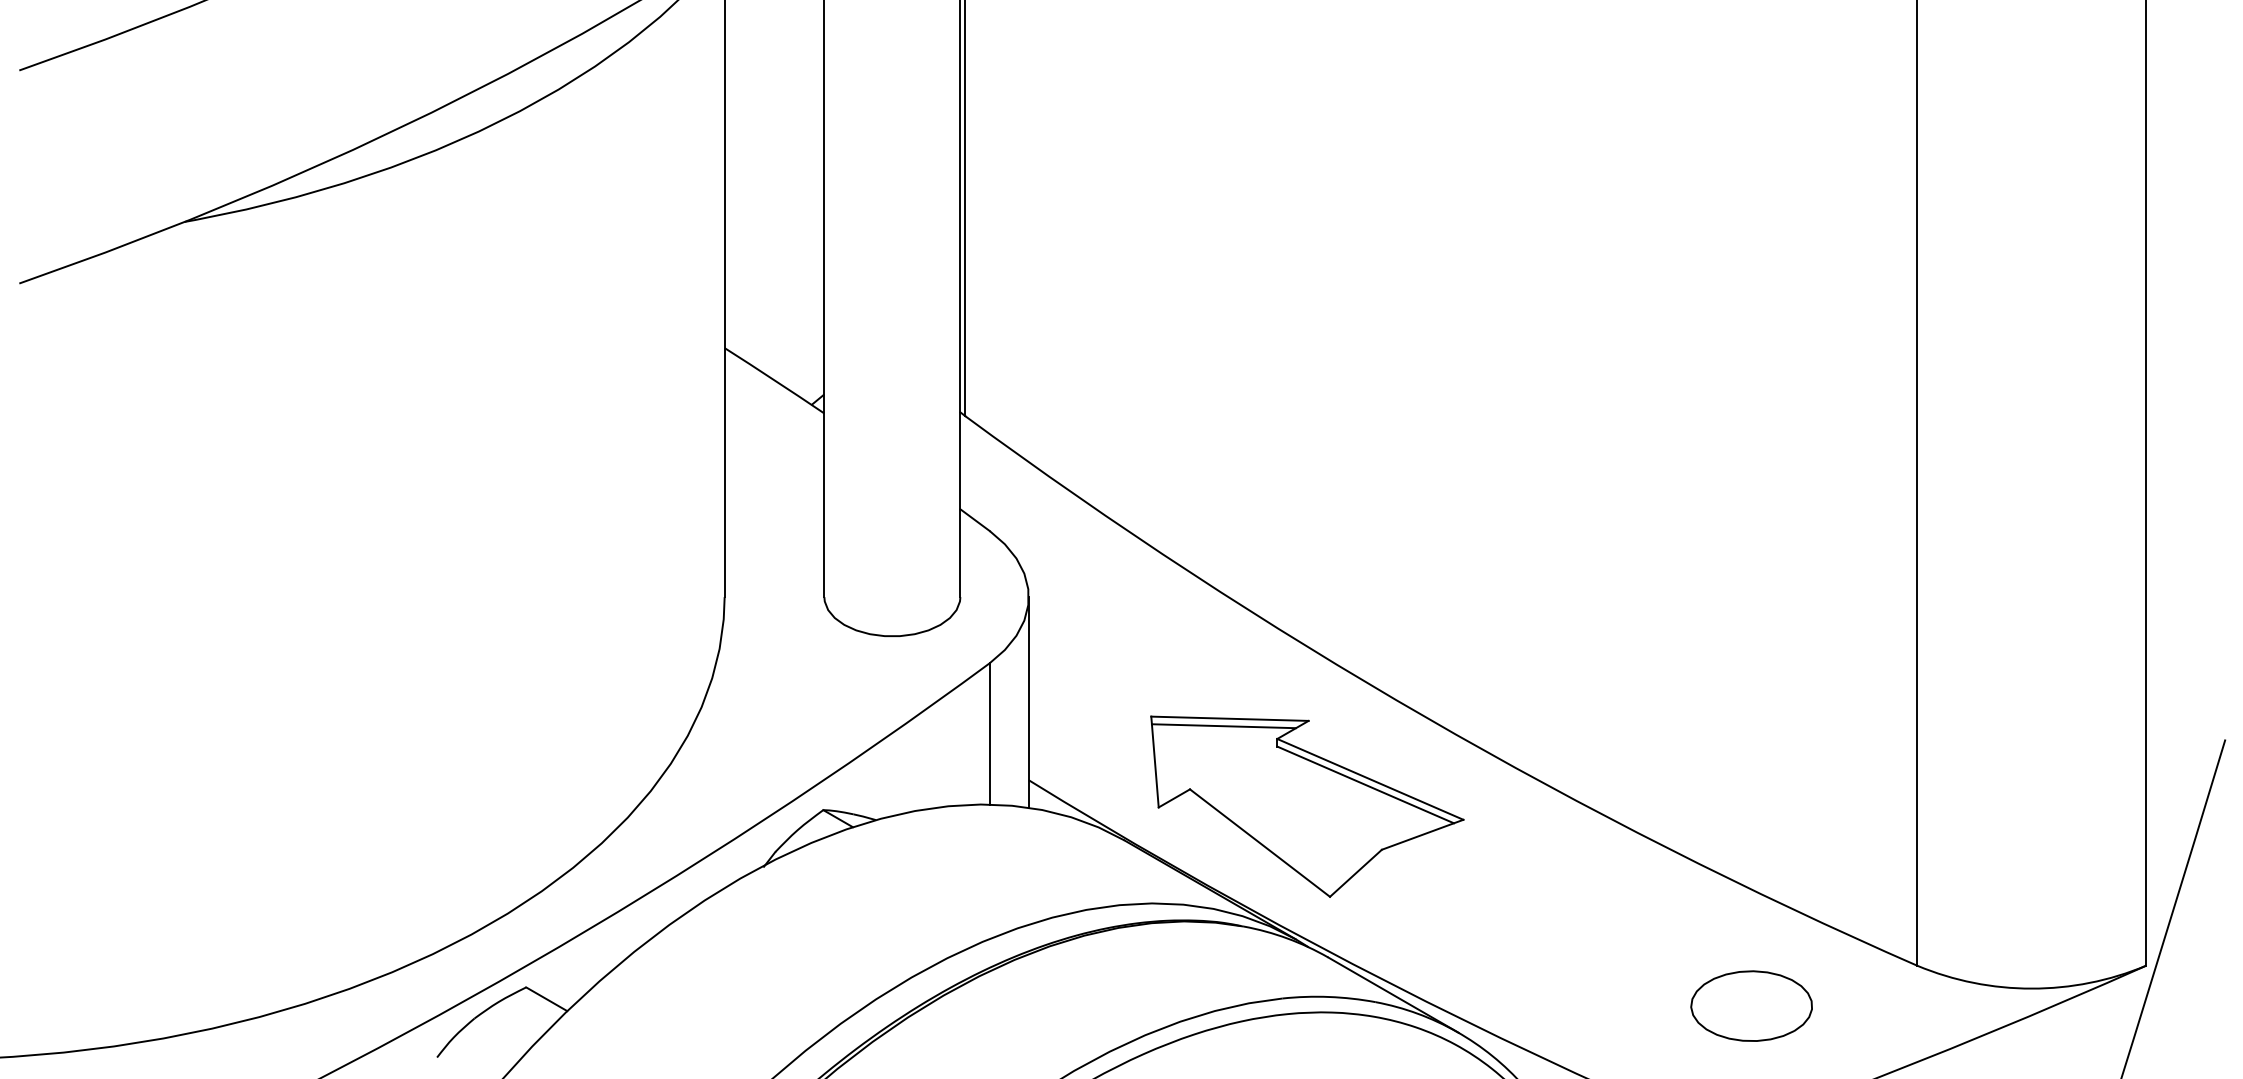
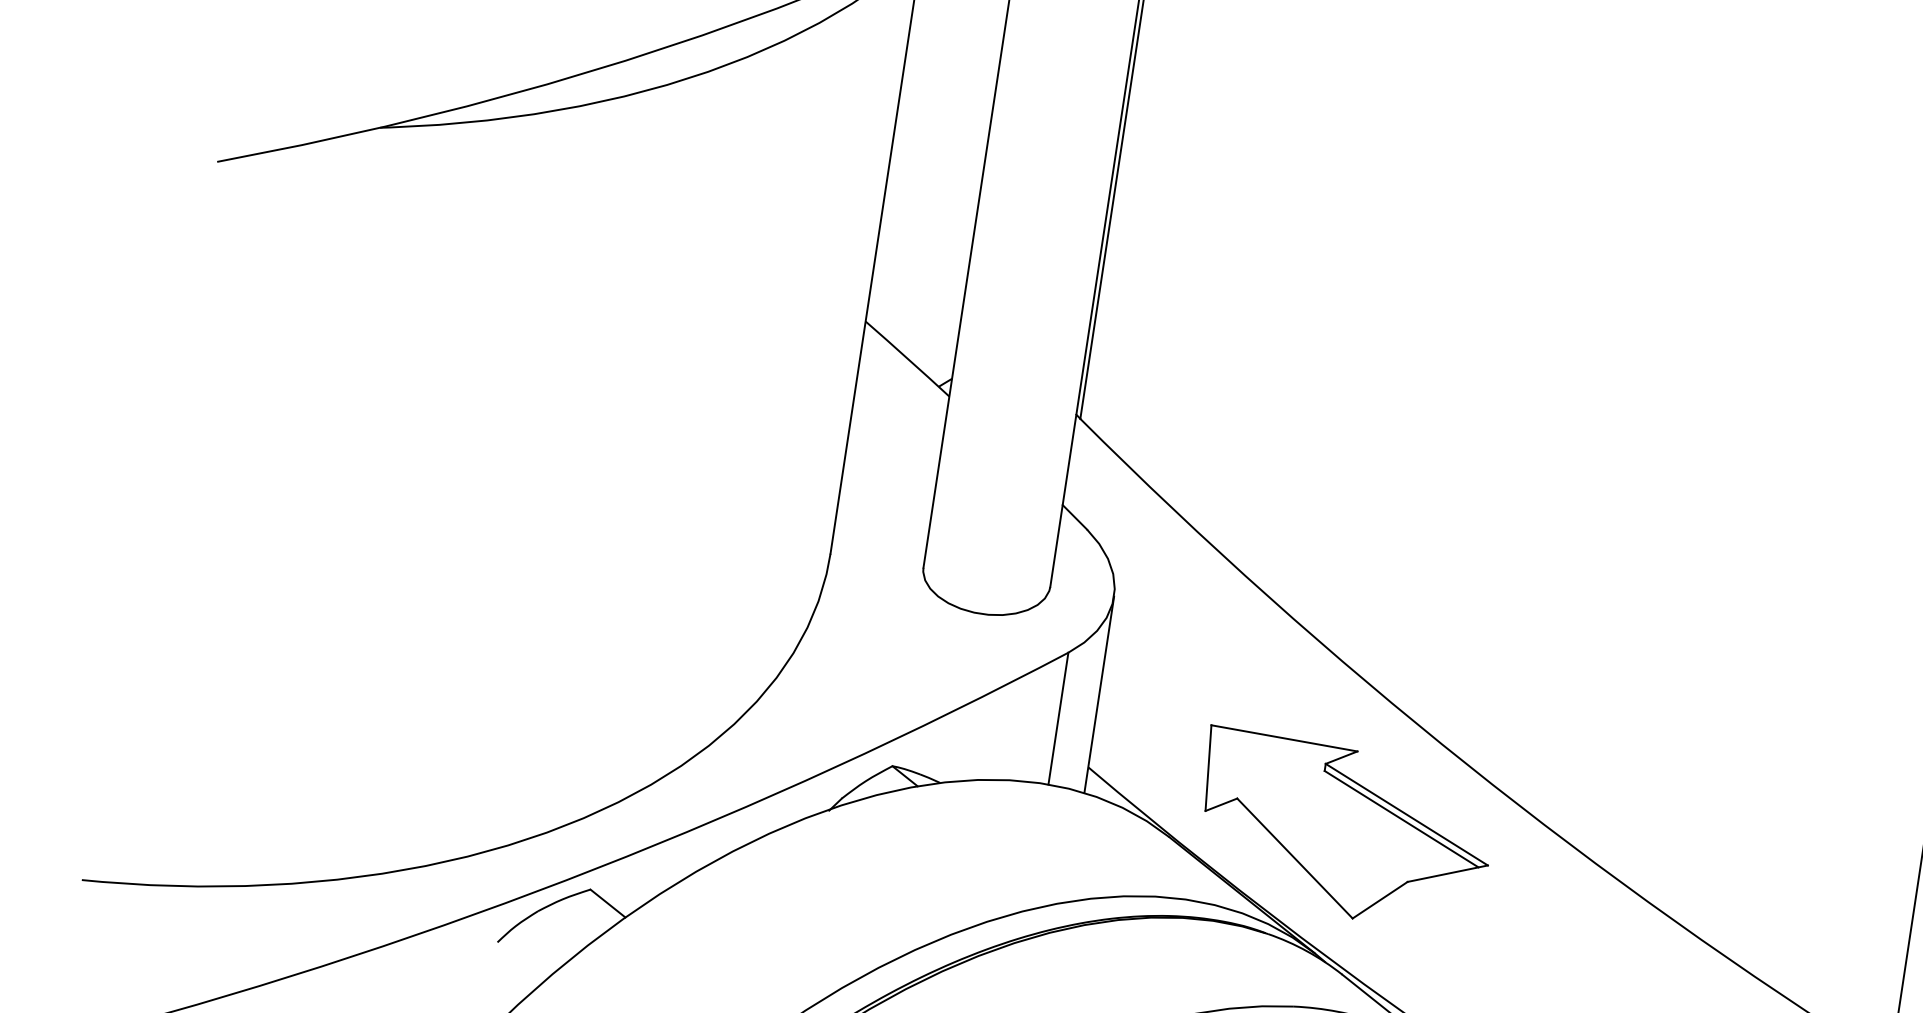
line: (1223, 726) -> (1277, 744), removed

